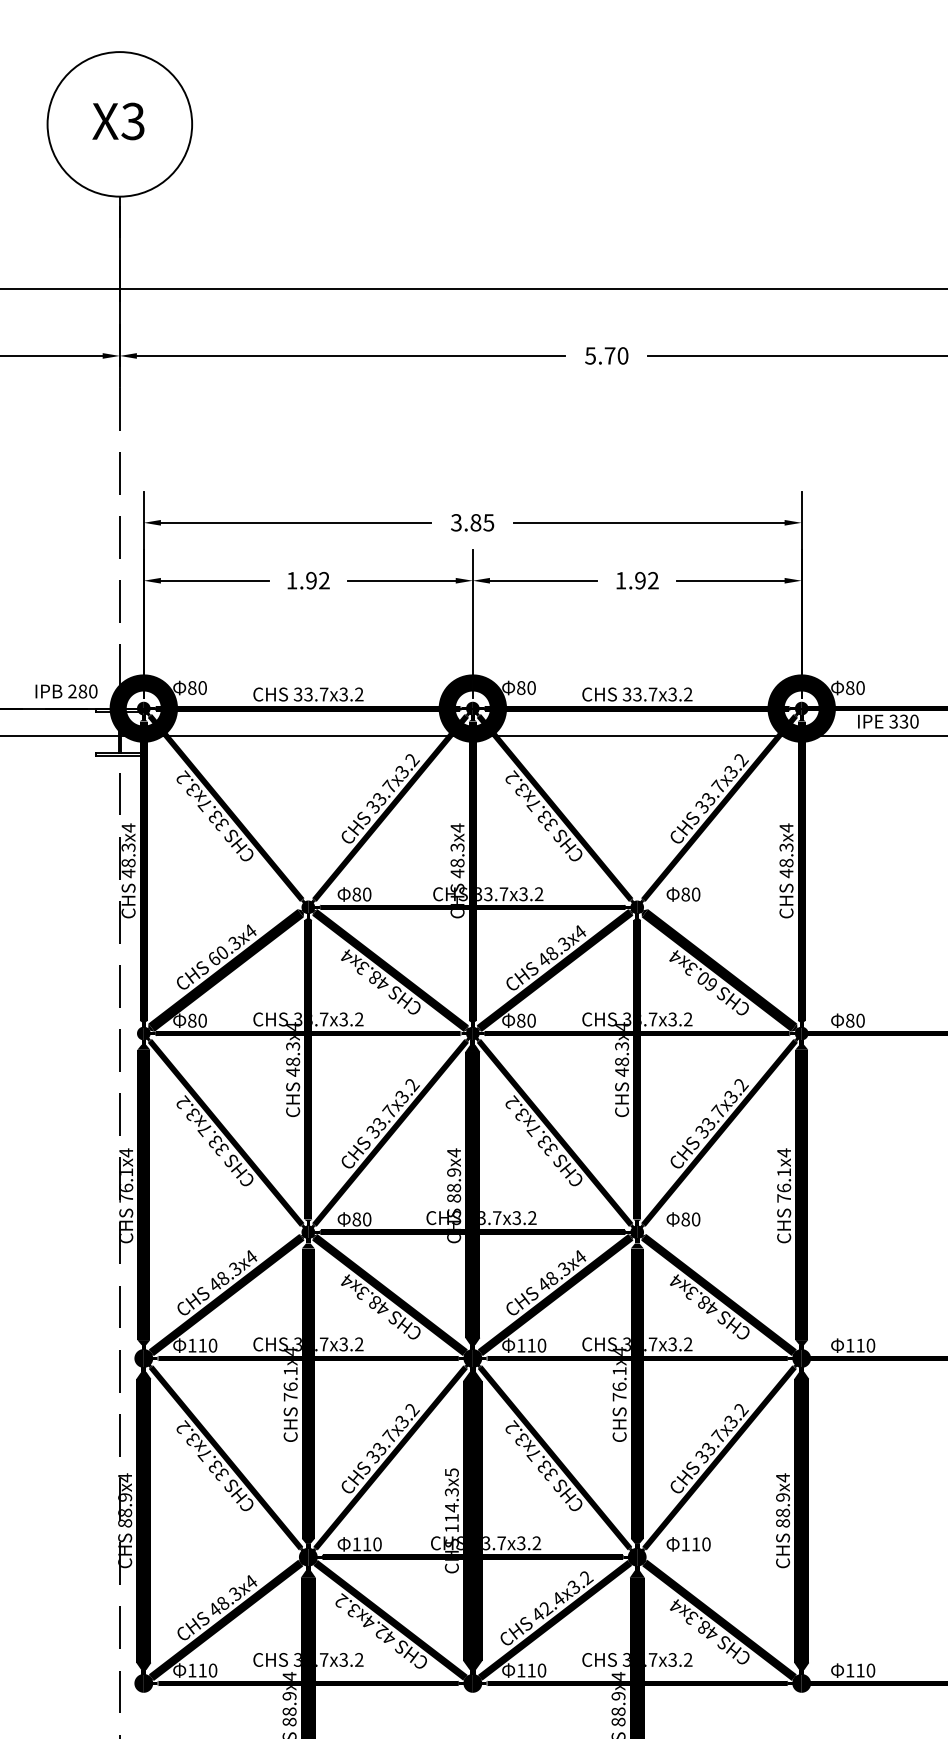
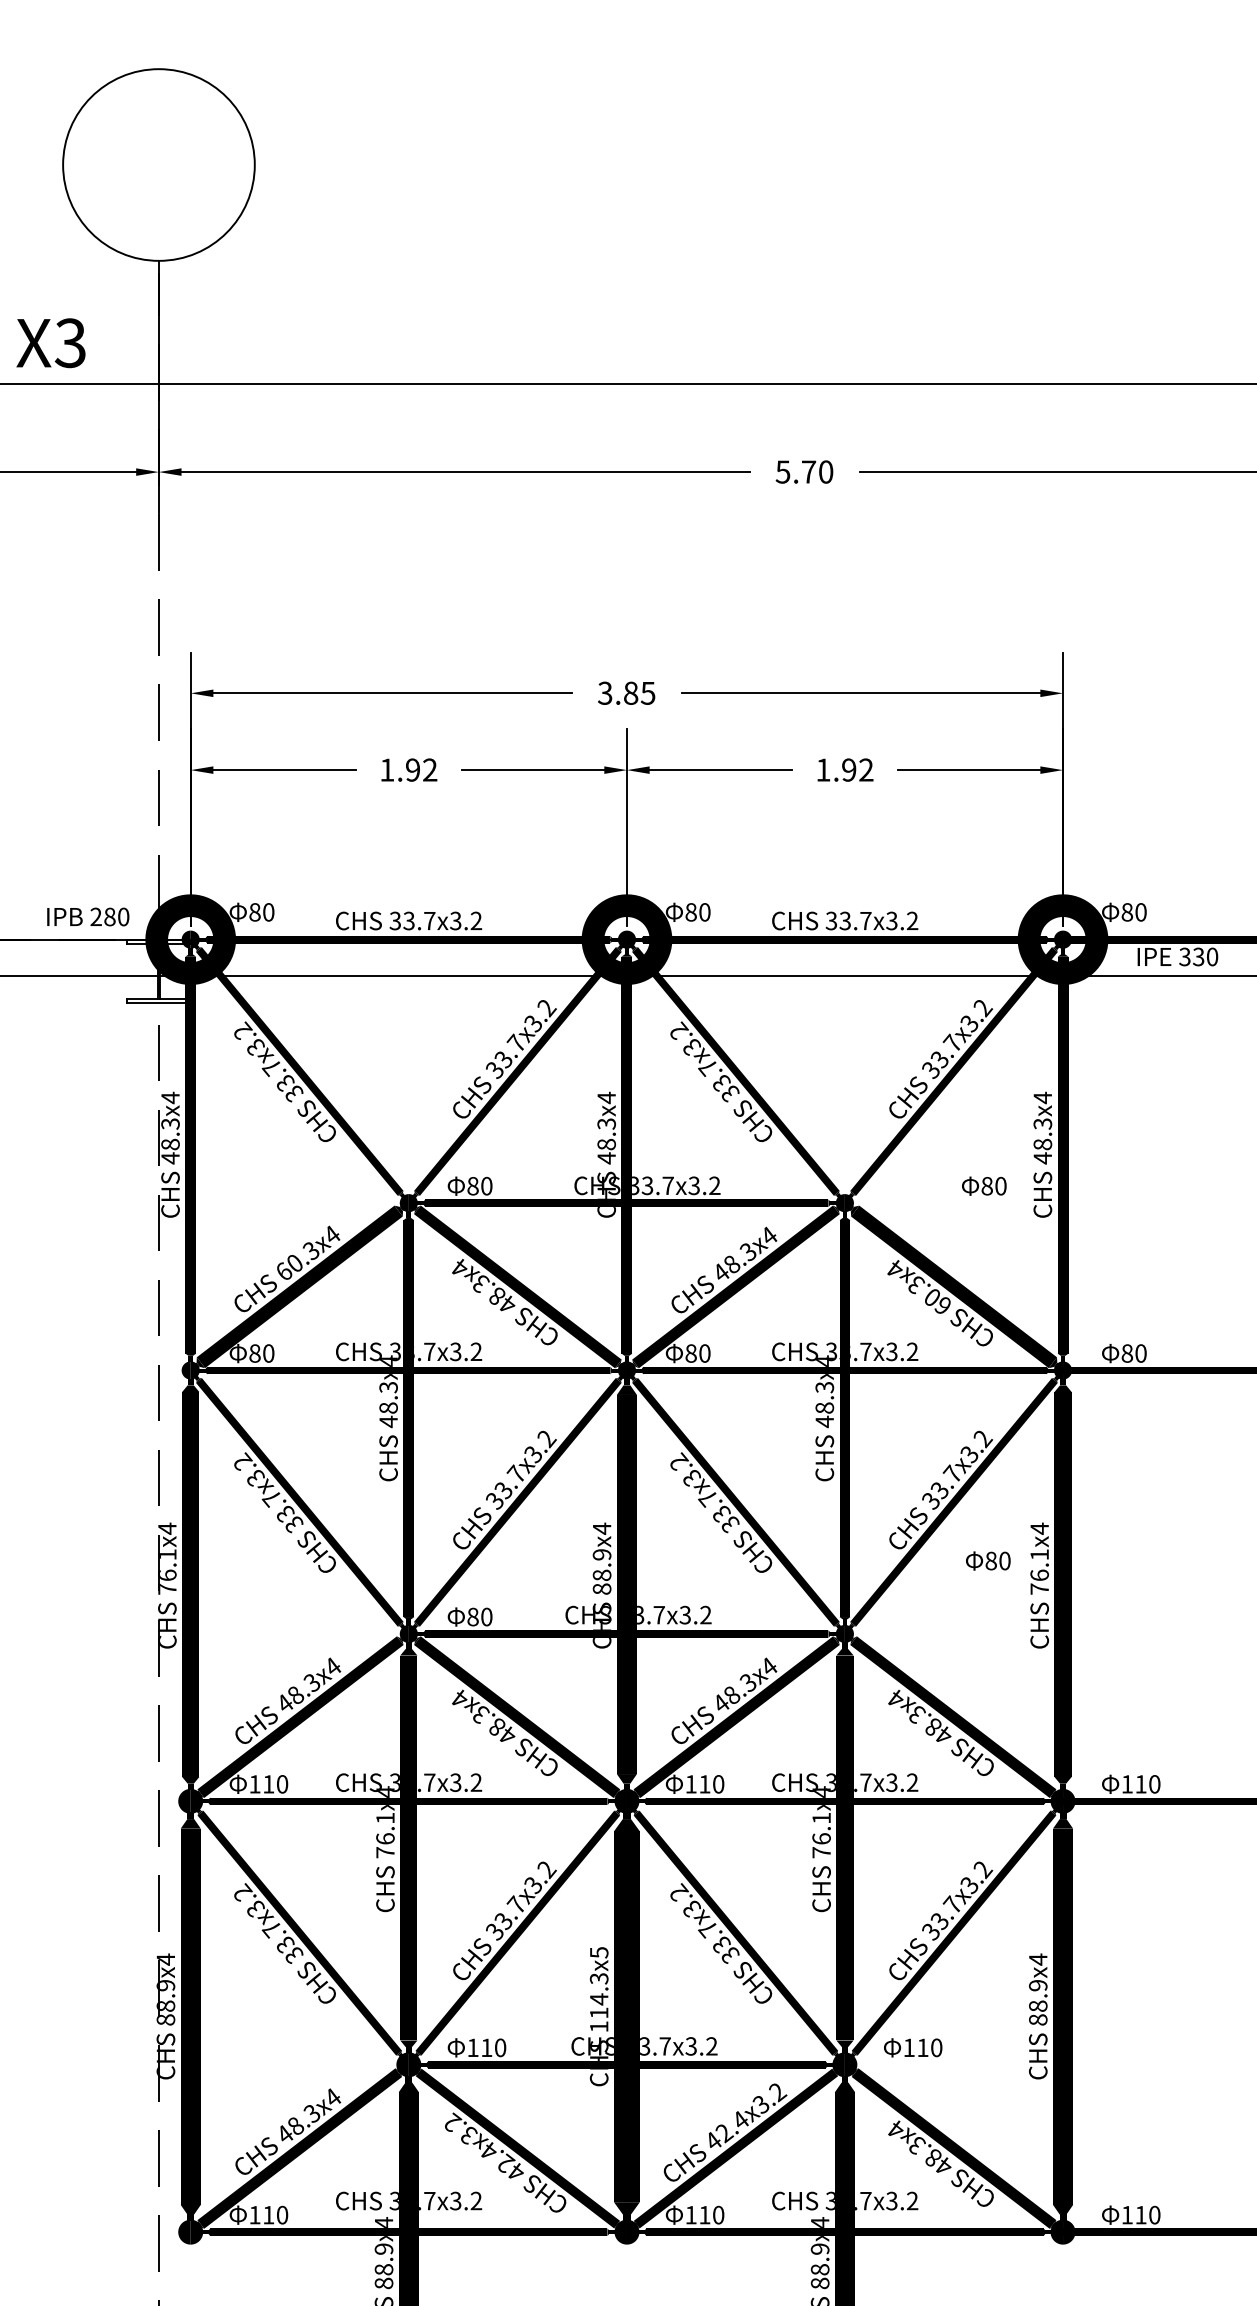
text: (118, 121) -> (50, 343), moved
text: (683, 894) -> (984, 1185), moved
text: (683, 1219) -> (988, 1560), moved

